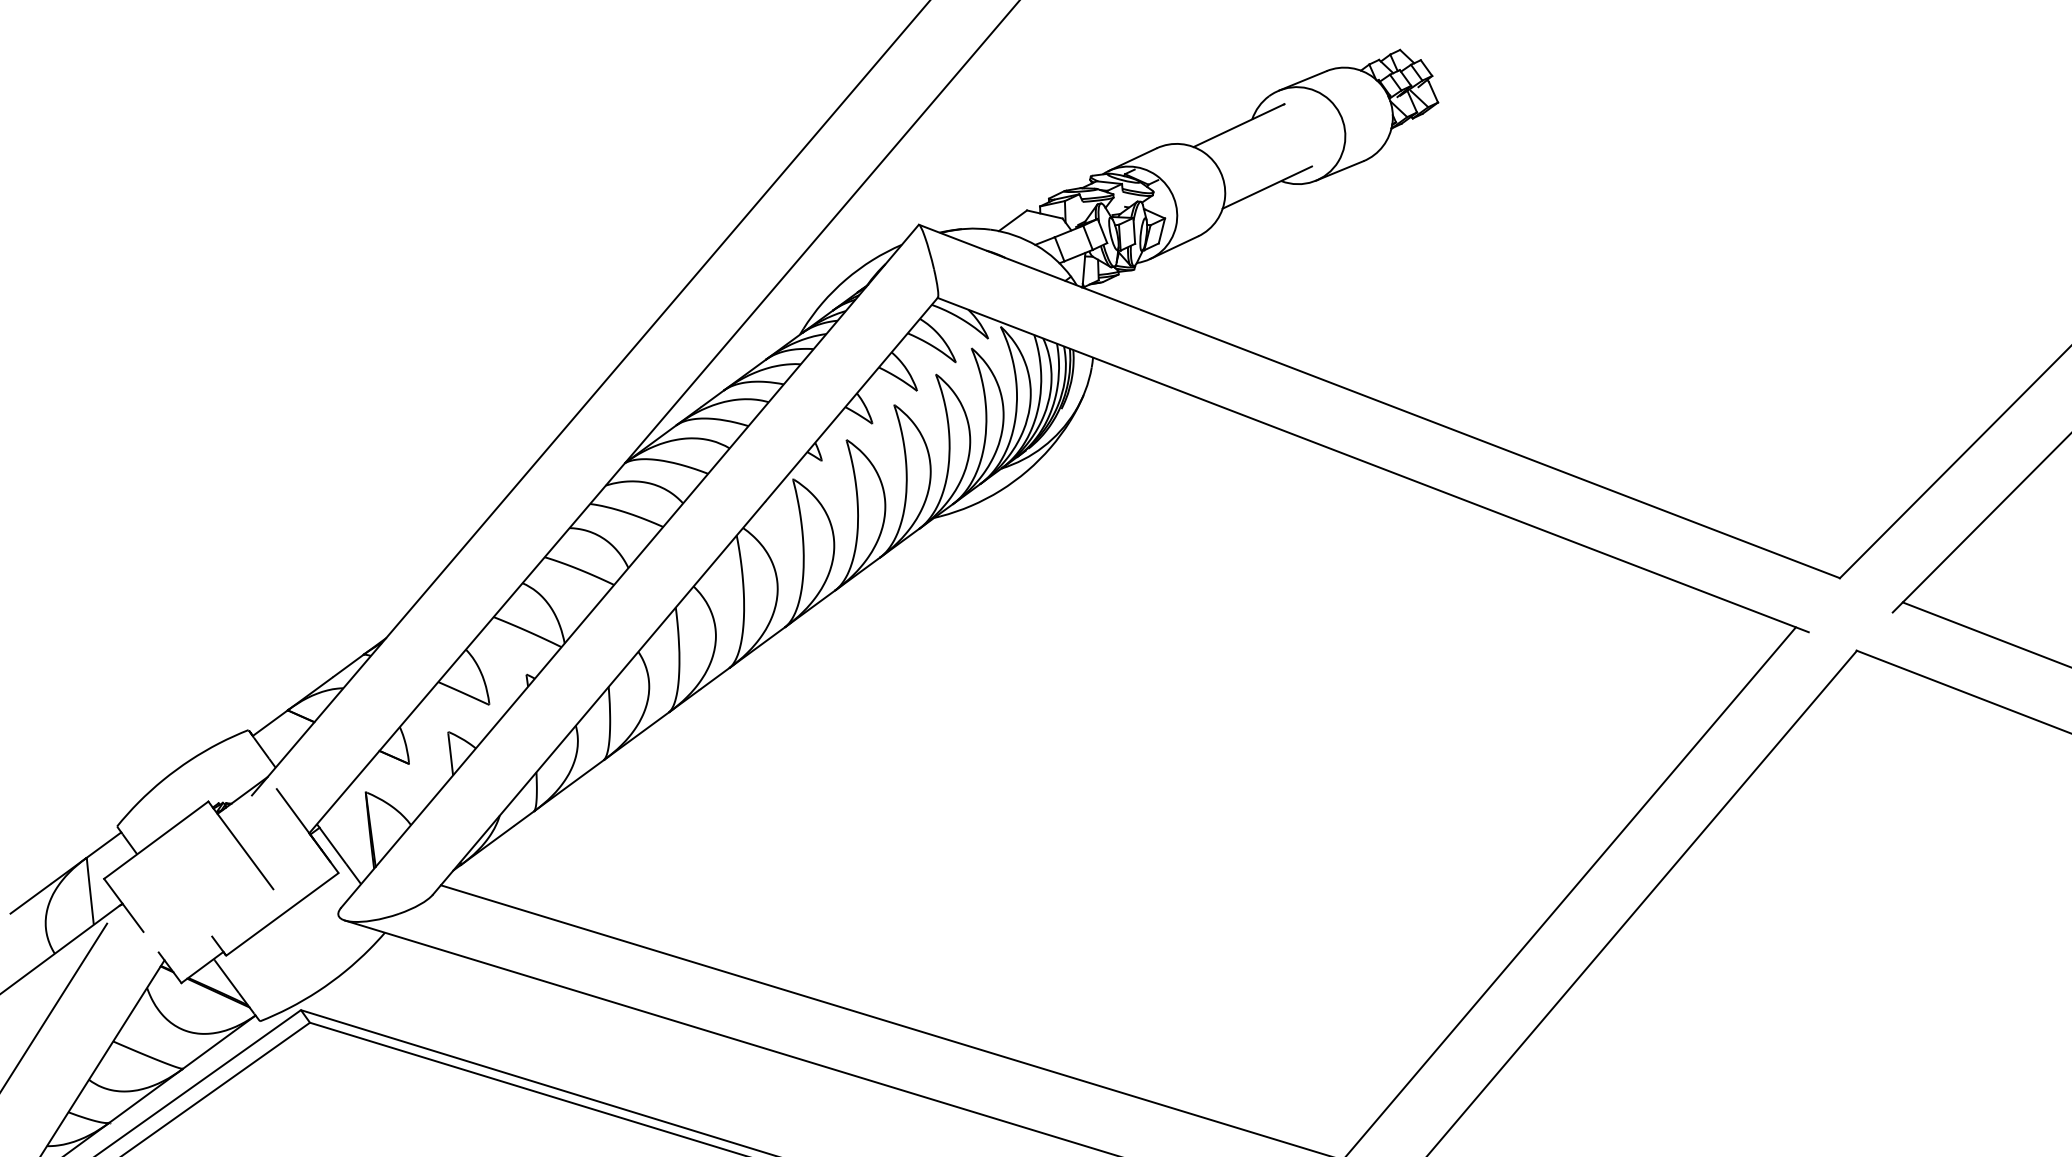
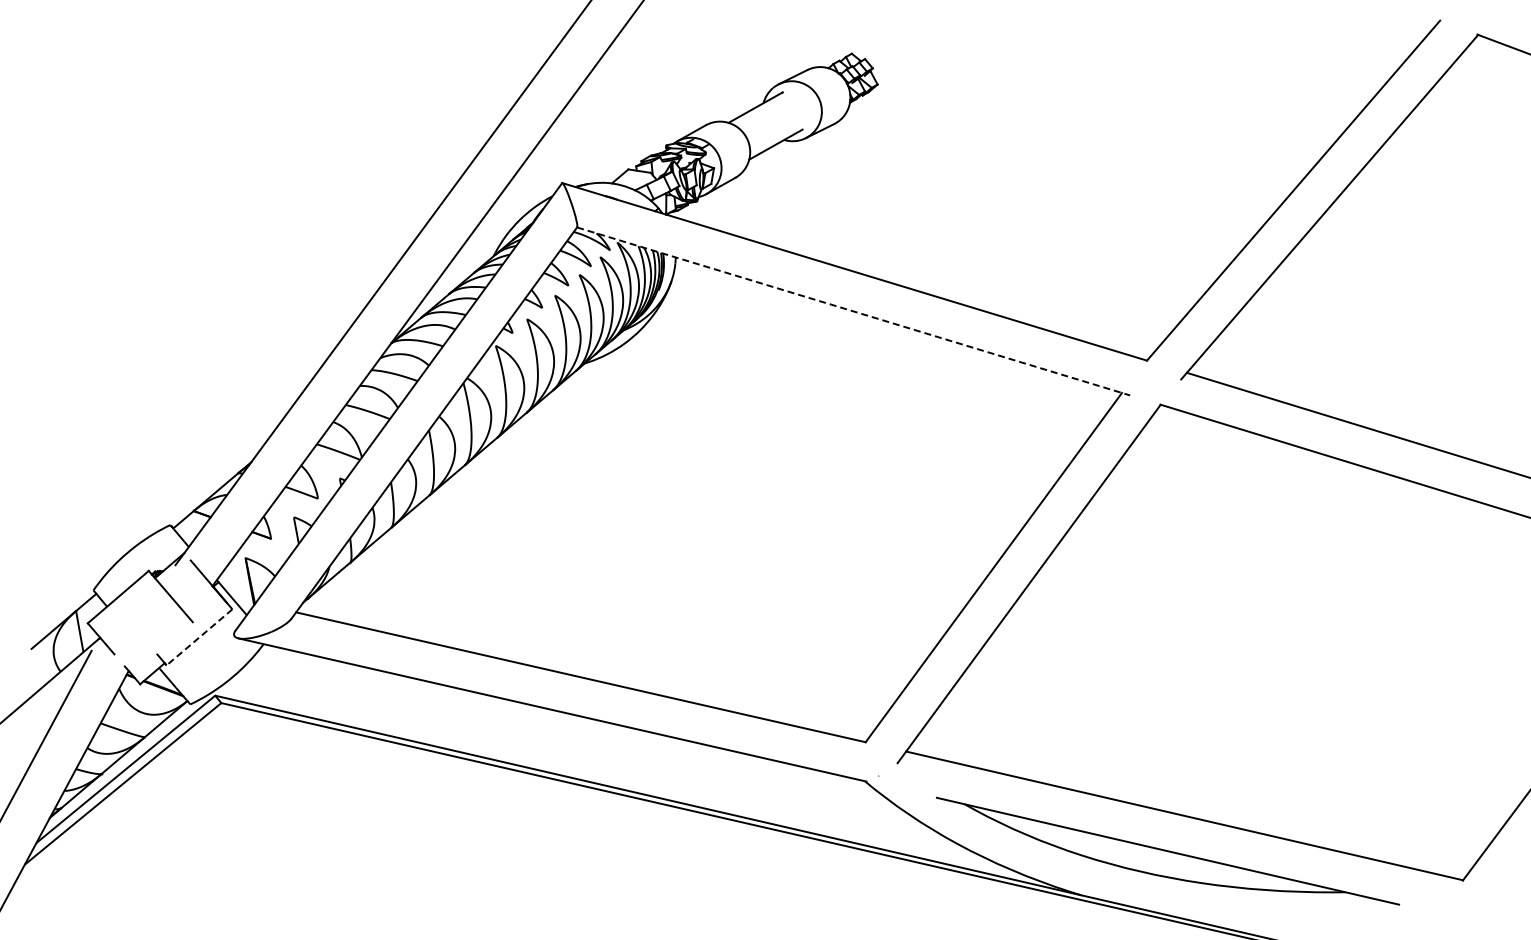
line: (1373, 465) -> (853, 311), solid -> dashed
line: (282, 914) -> (199, 637), solid -> dashed

